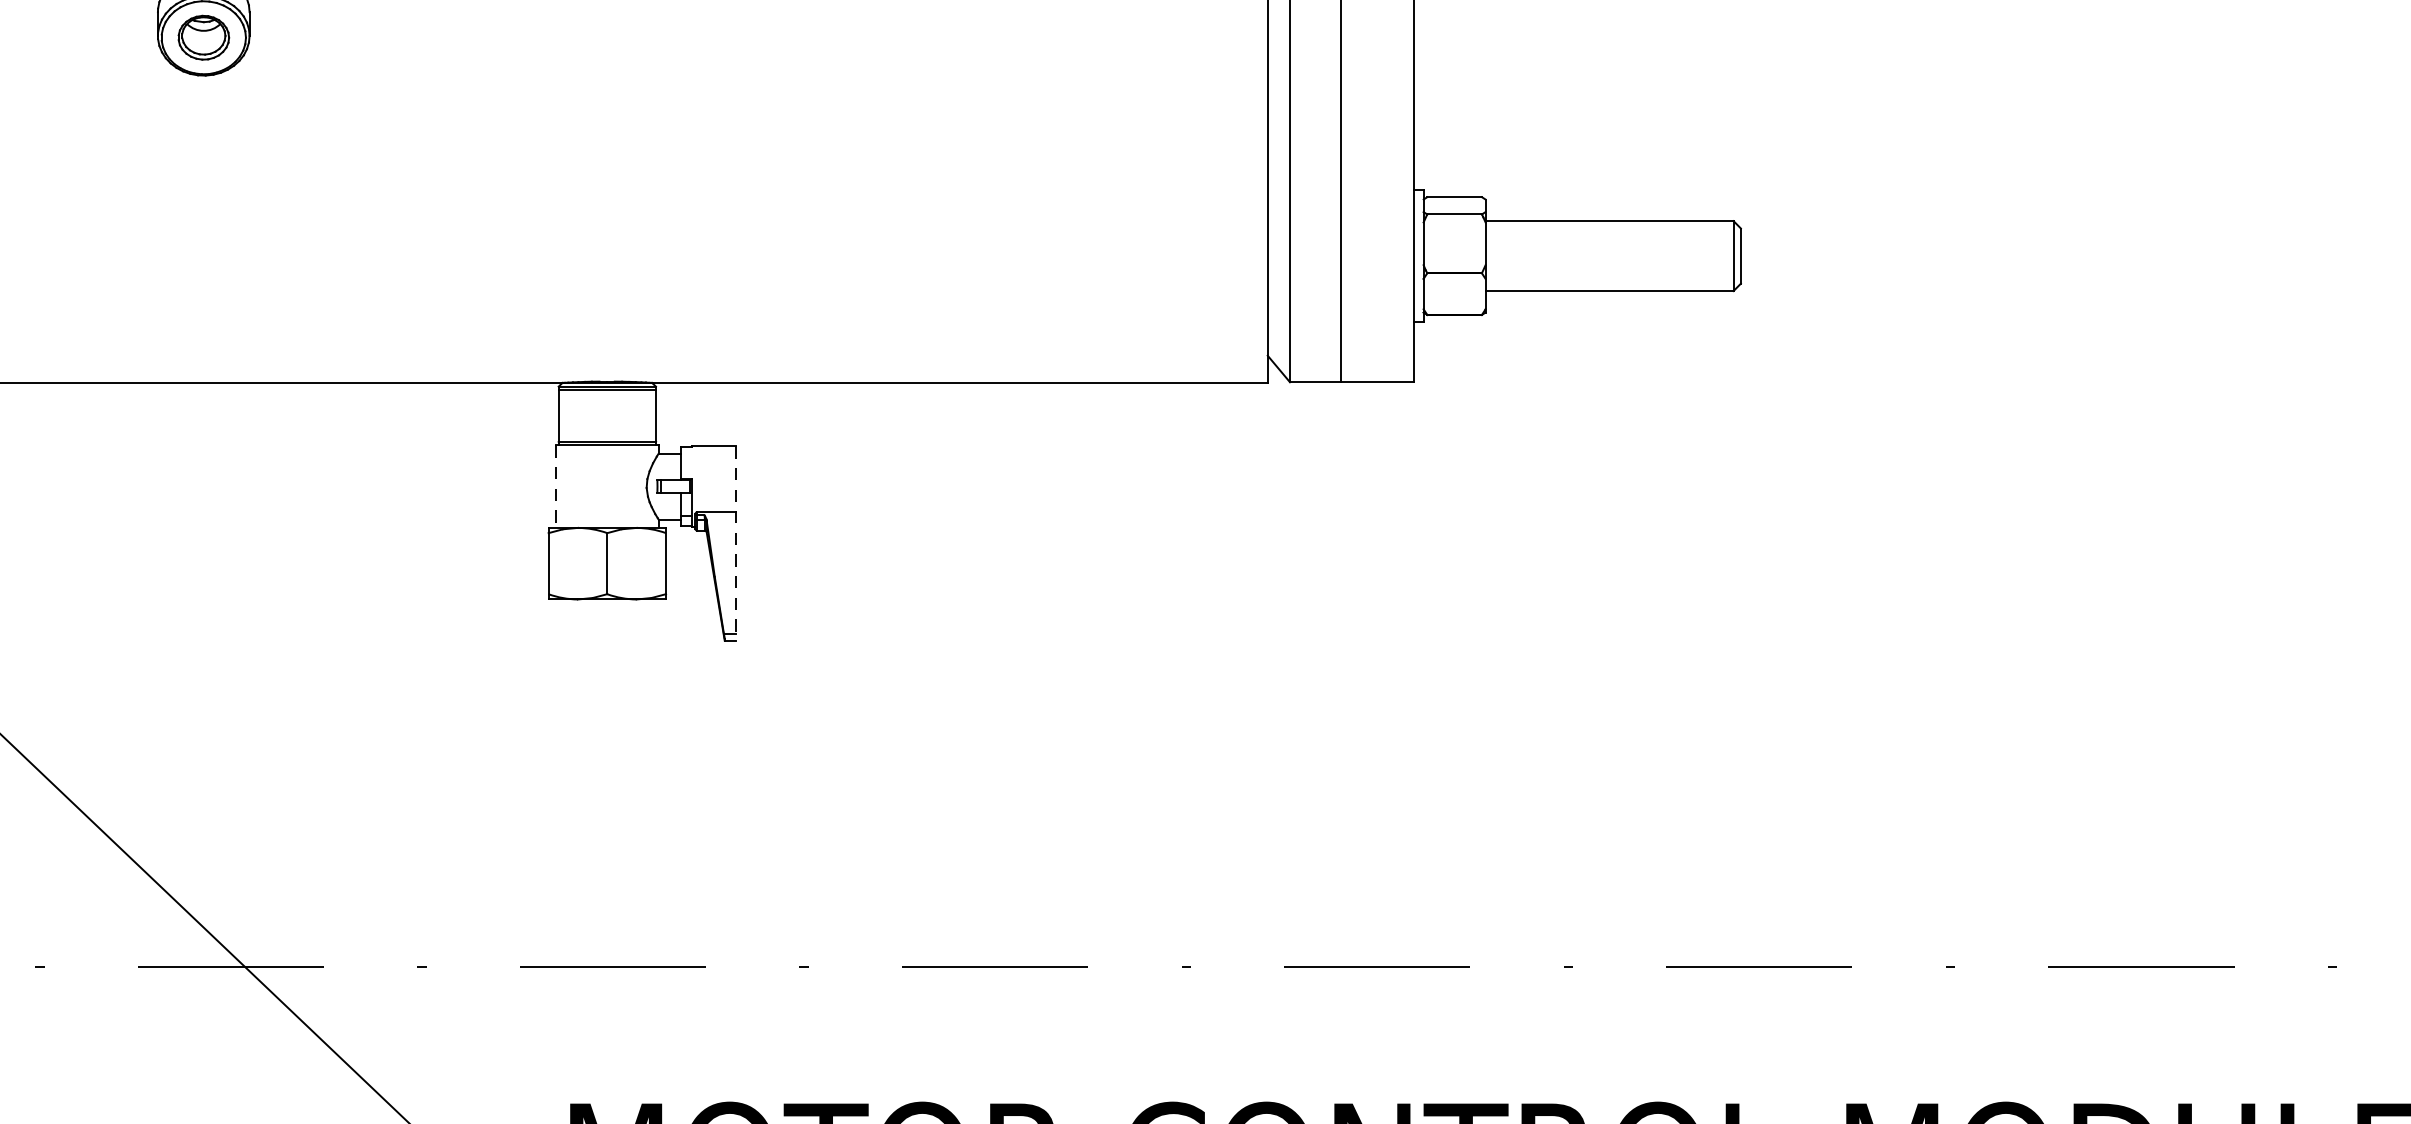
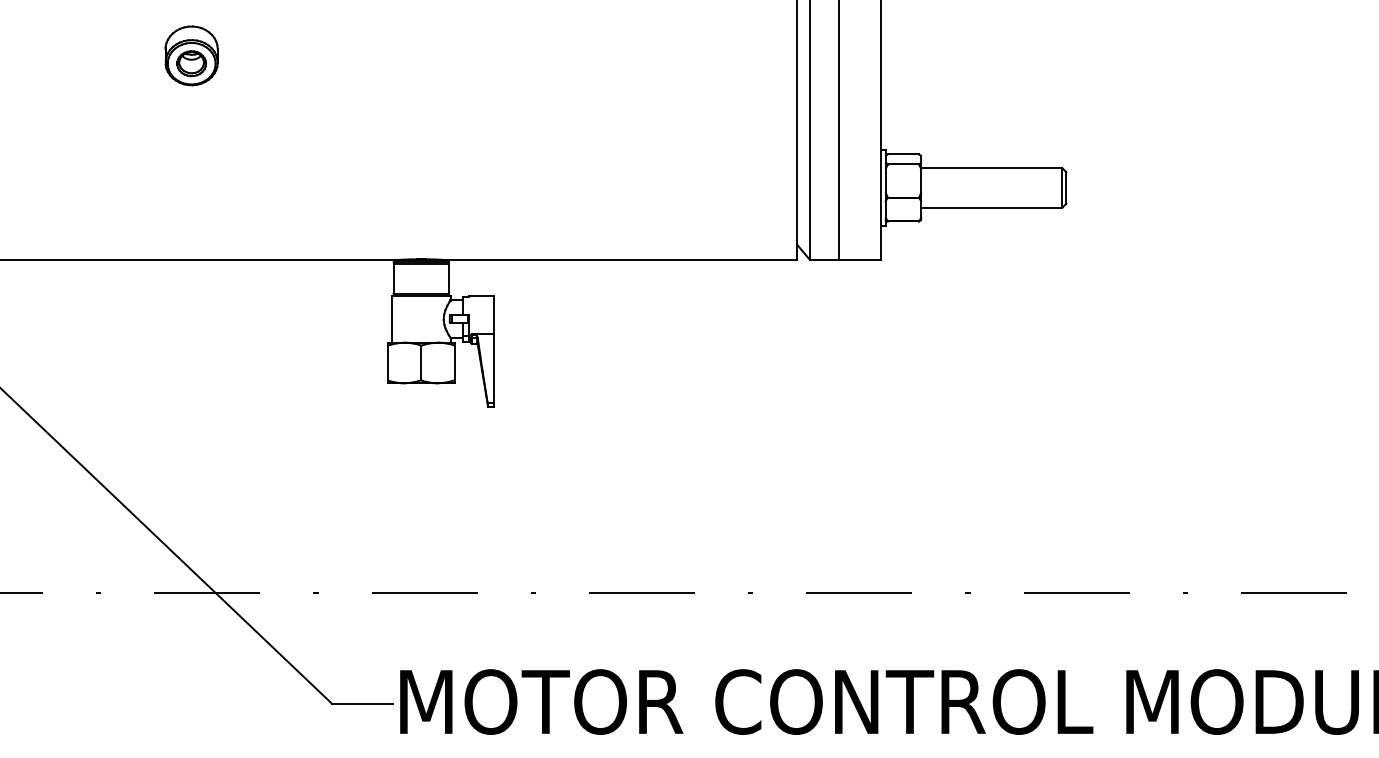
line: (556, 487) -> (392, 319), dashed -> solid
line: (735, 545) -> (494, 352), dashed -> solid

